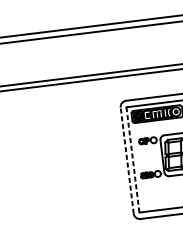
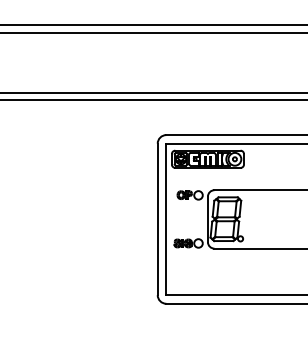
line: (127, 160) -> (157, 219), dashed -> solid
line: (132, 160) -> (165, 219), dashed -> solid

